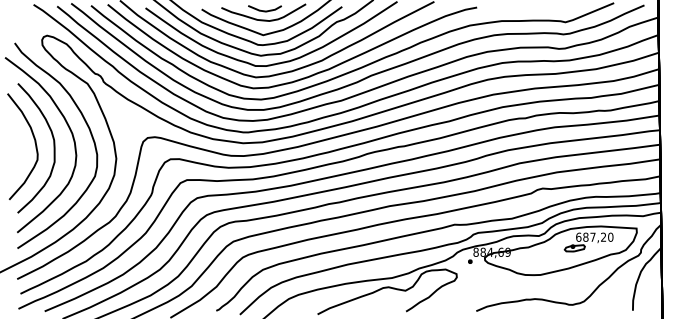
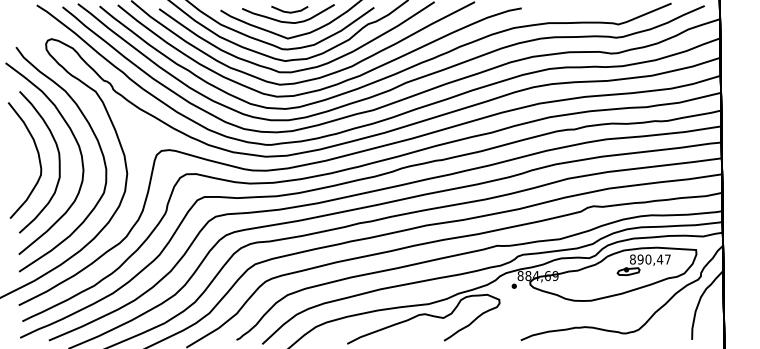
text: (594, 237) -> (650, 259), 687,20 -> 890,47

